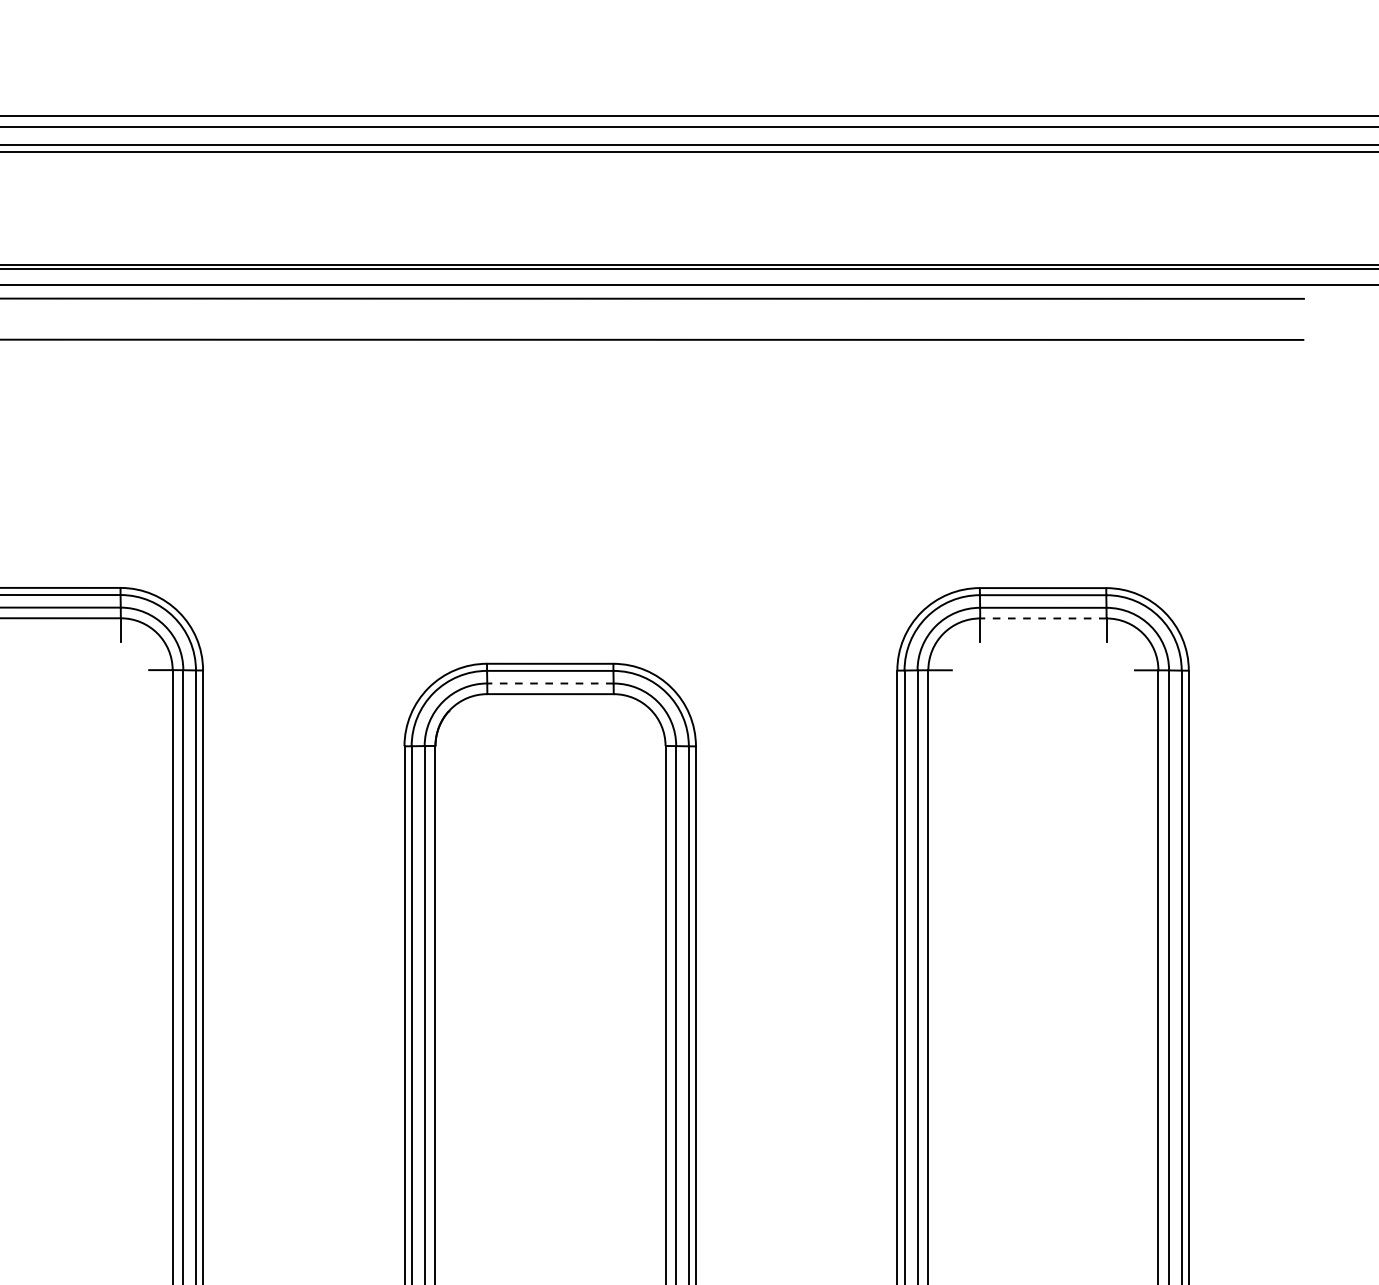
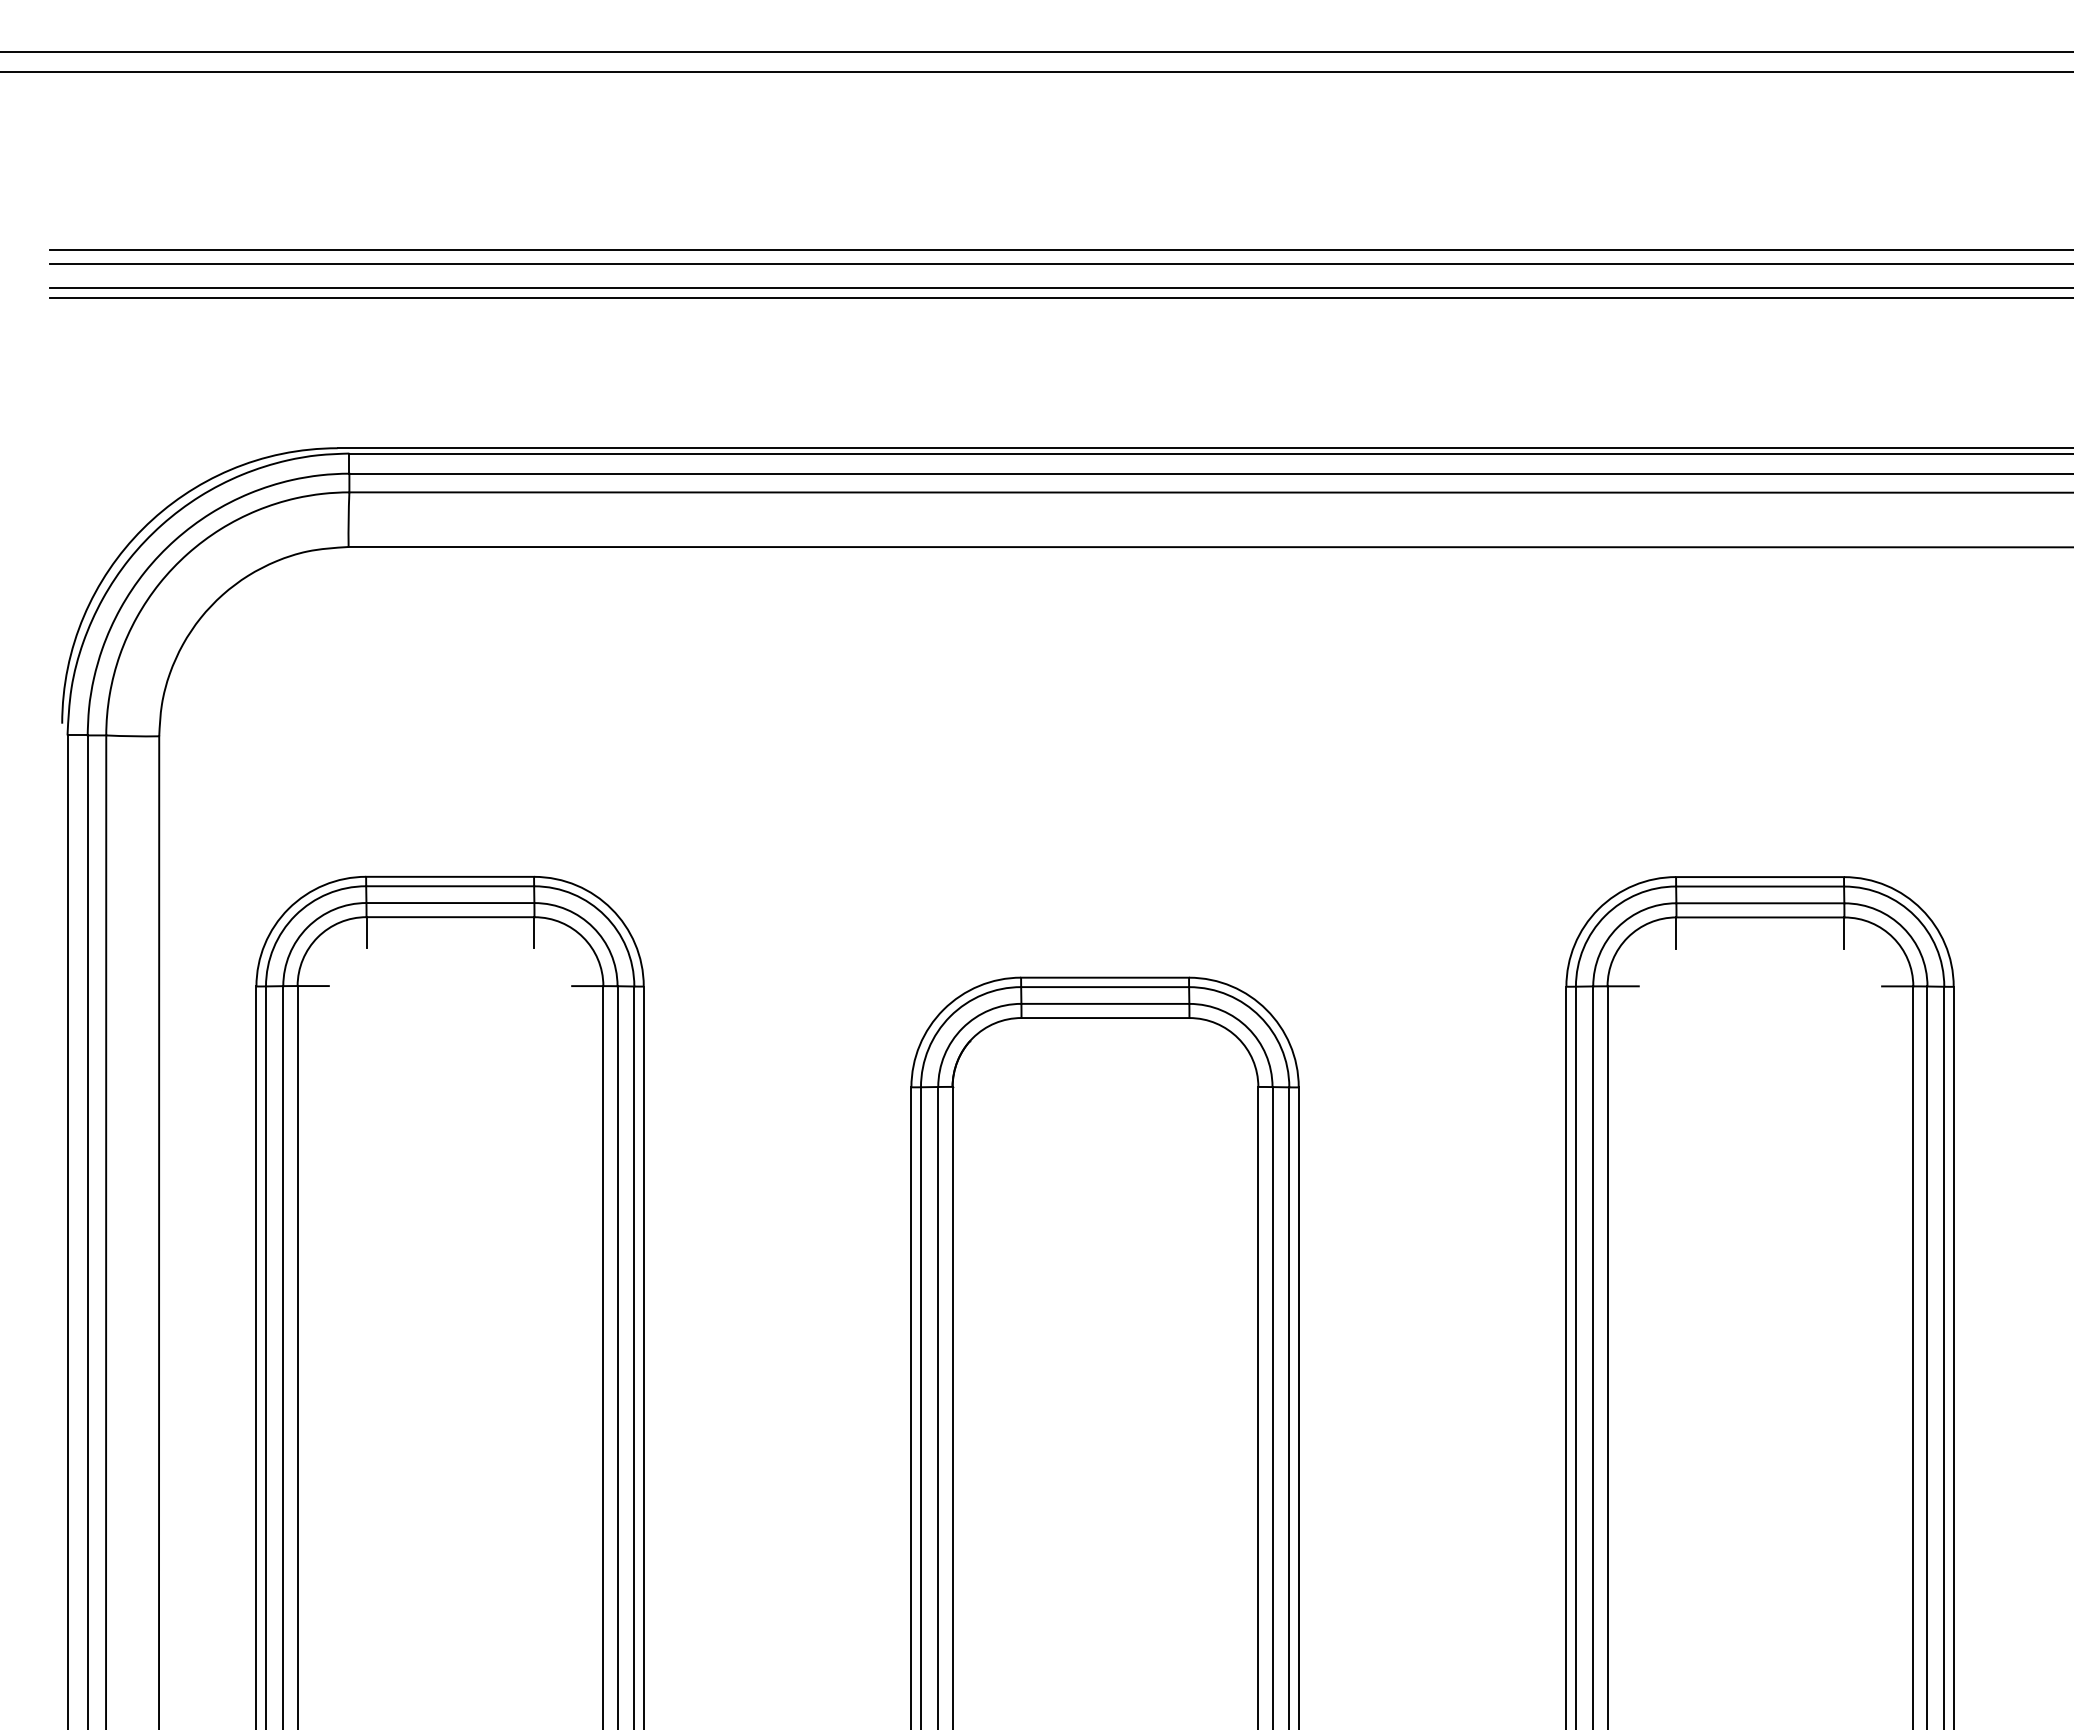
line: (1043, 618) -> (1760, 917), dashed -> solid
line: (550, 683) -> (1105, 1003), dashed -> solid

